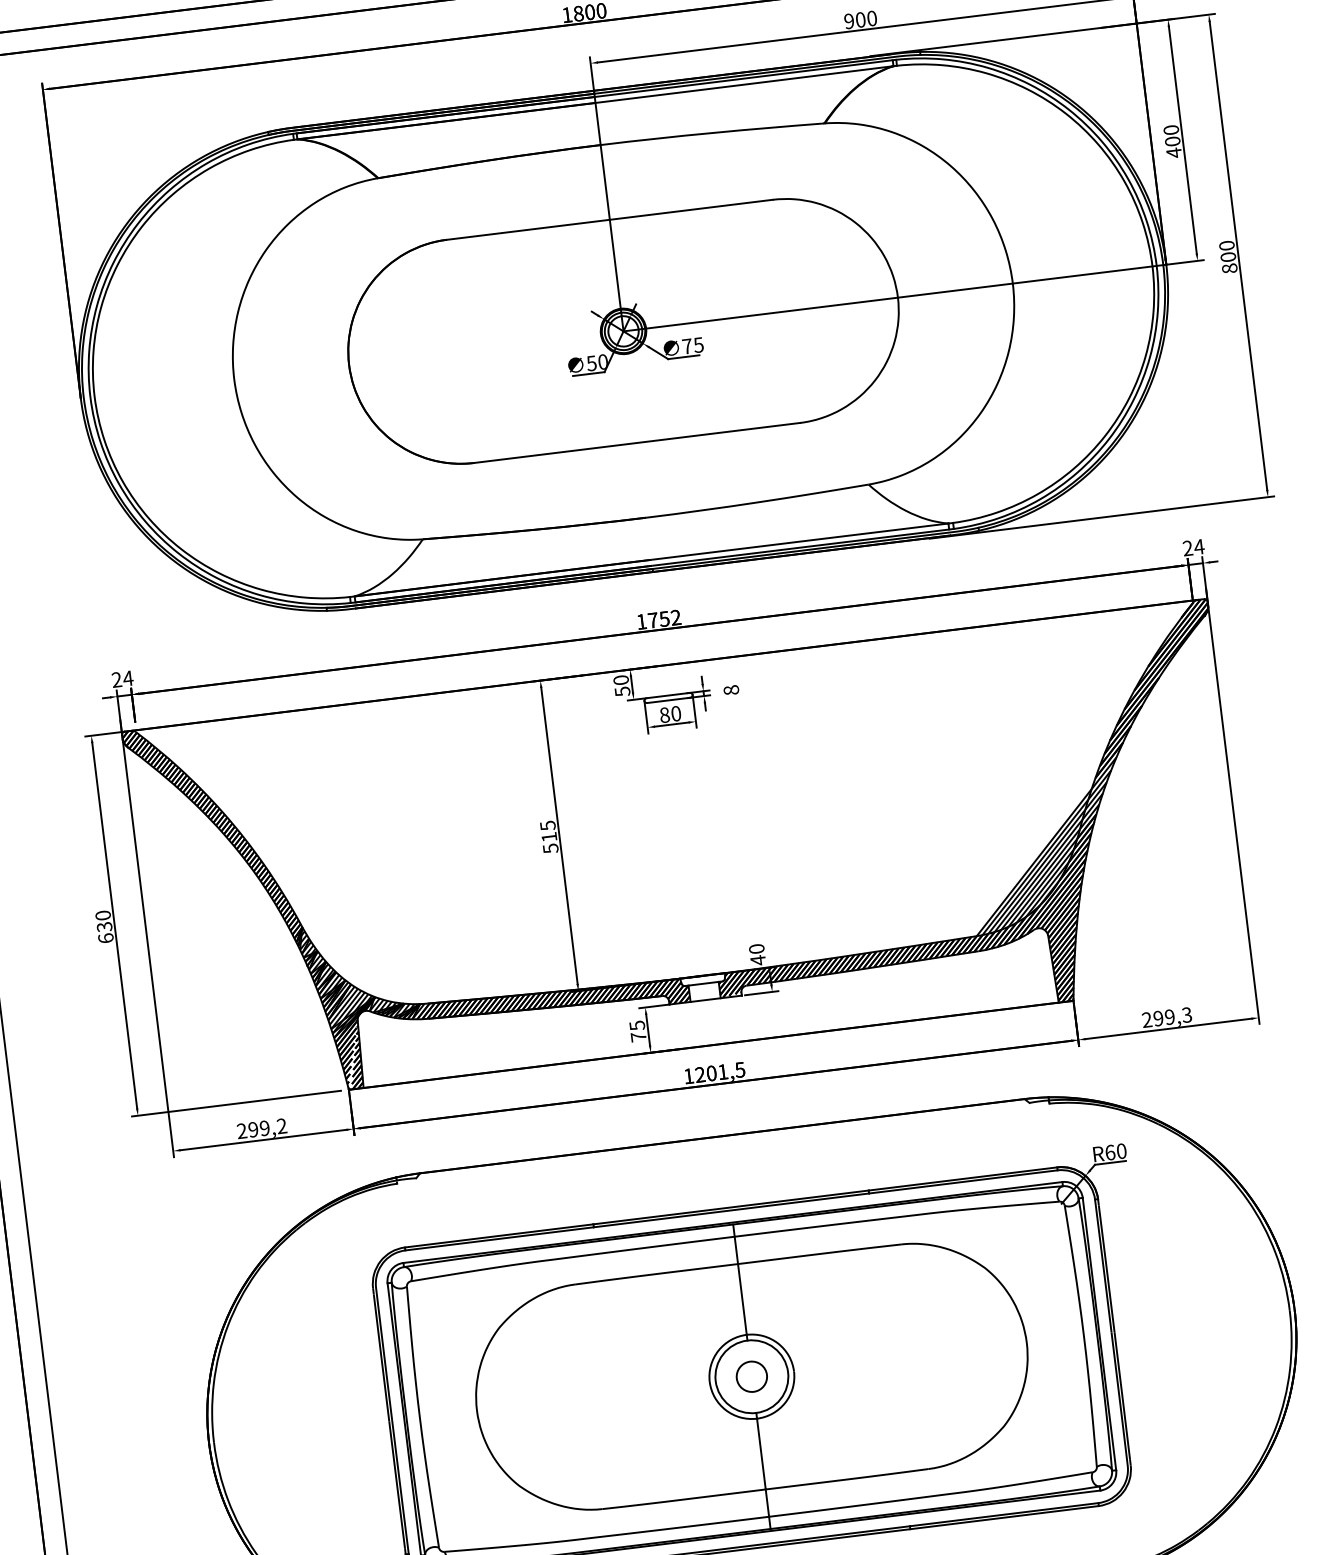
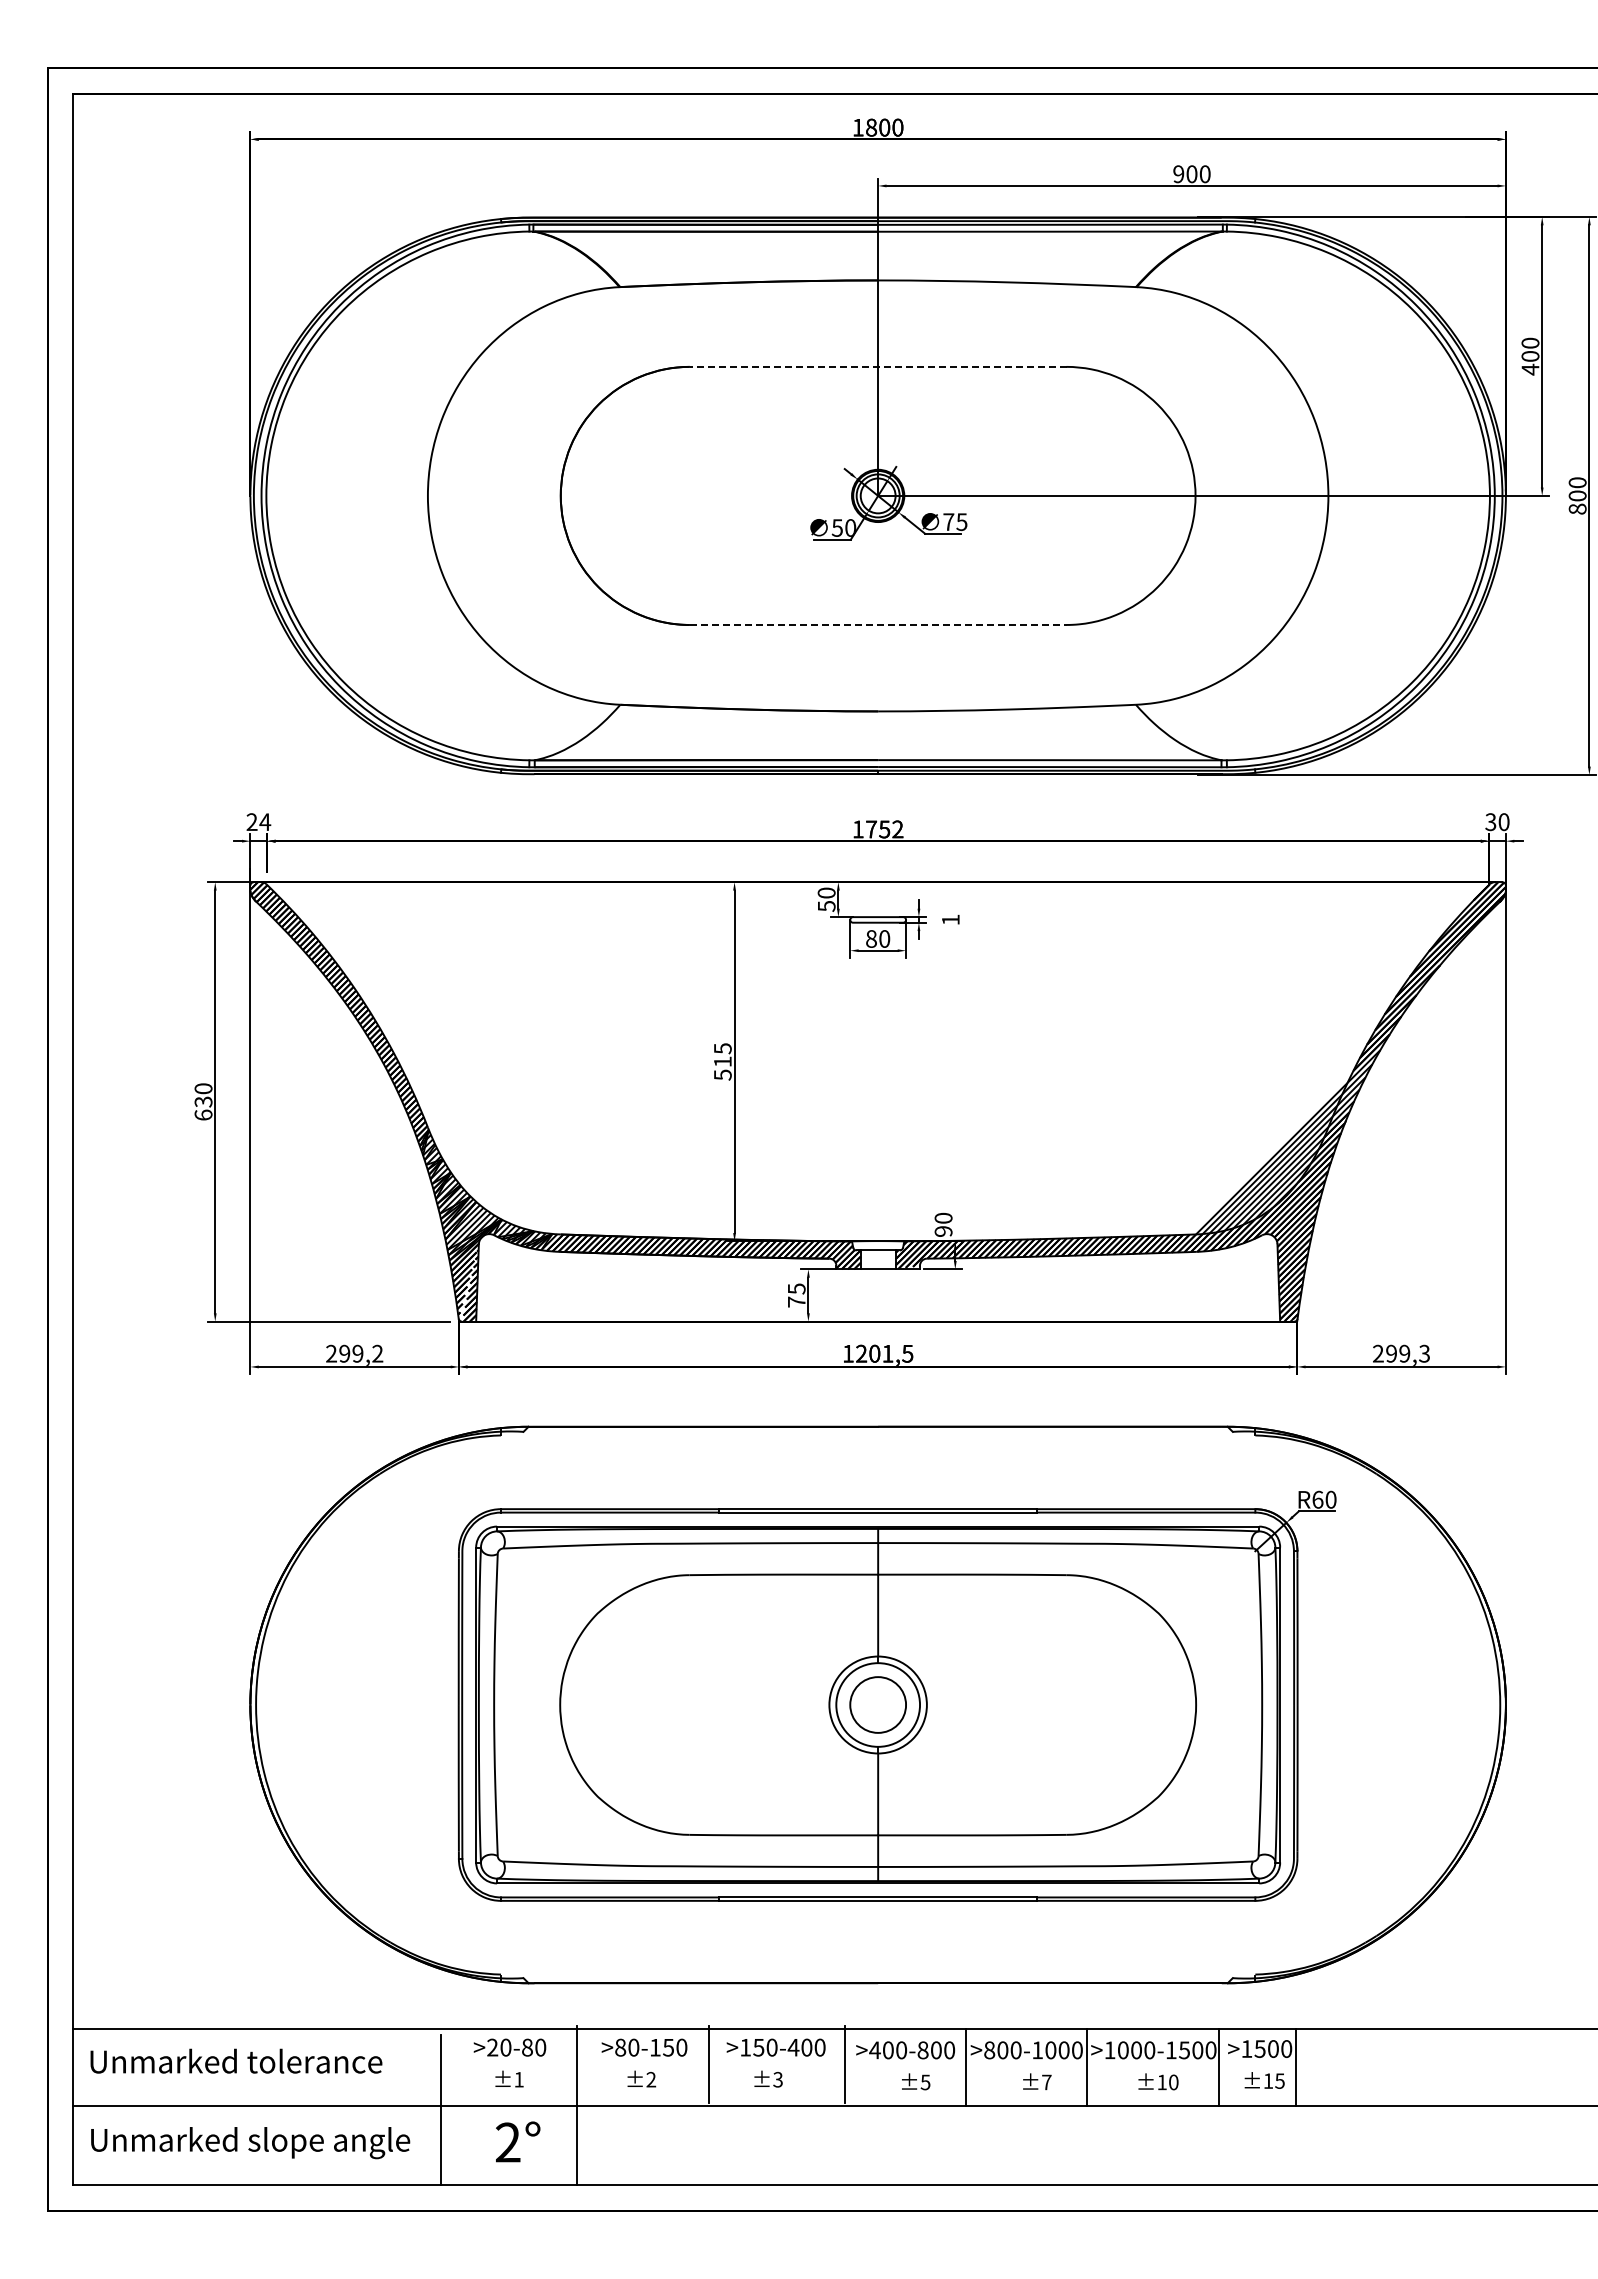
line: (609, 219) -> (877, 366), solid -> dashed
line: (637, 442) -> (878, 624), solid -> dashed
text: (1193, 547) -> (1497, 822), 24 -> 30
text: (731, 689) -> (950, 919), 8 -> 1
text: (758, 960) -> (943, 1231), 40 -> 90
circle: (751, 1376) -> (877, 1704), size x1.6

